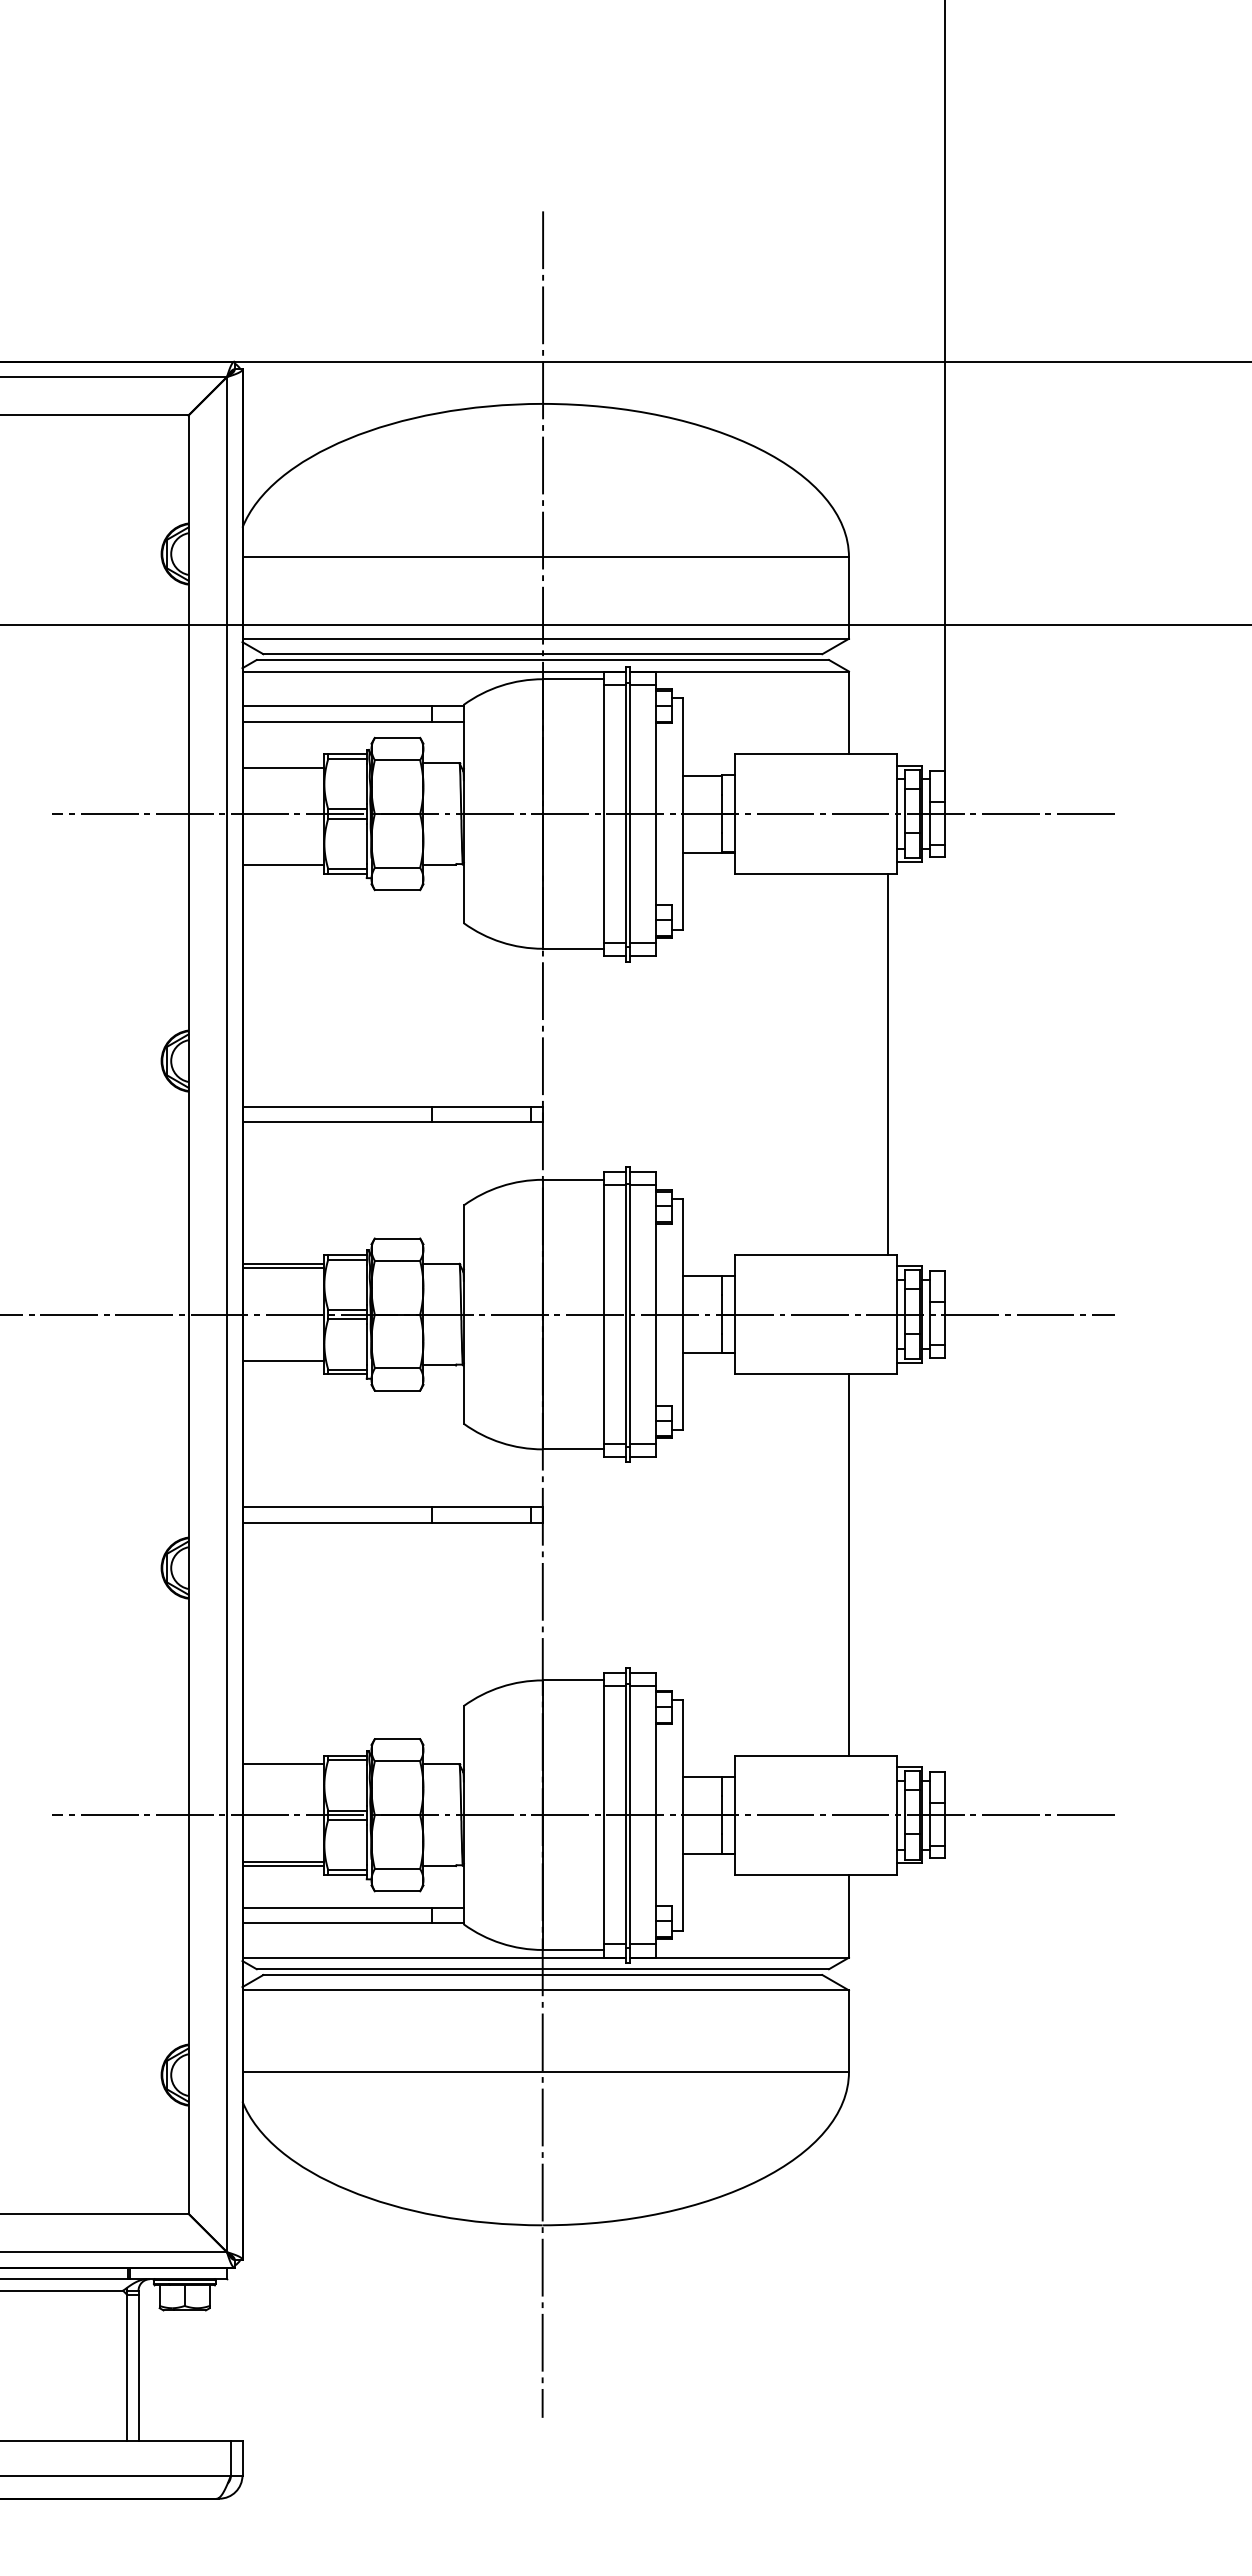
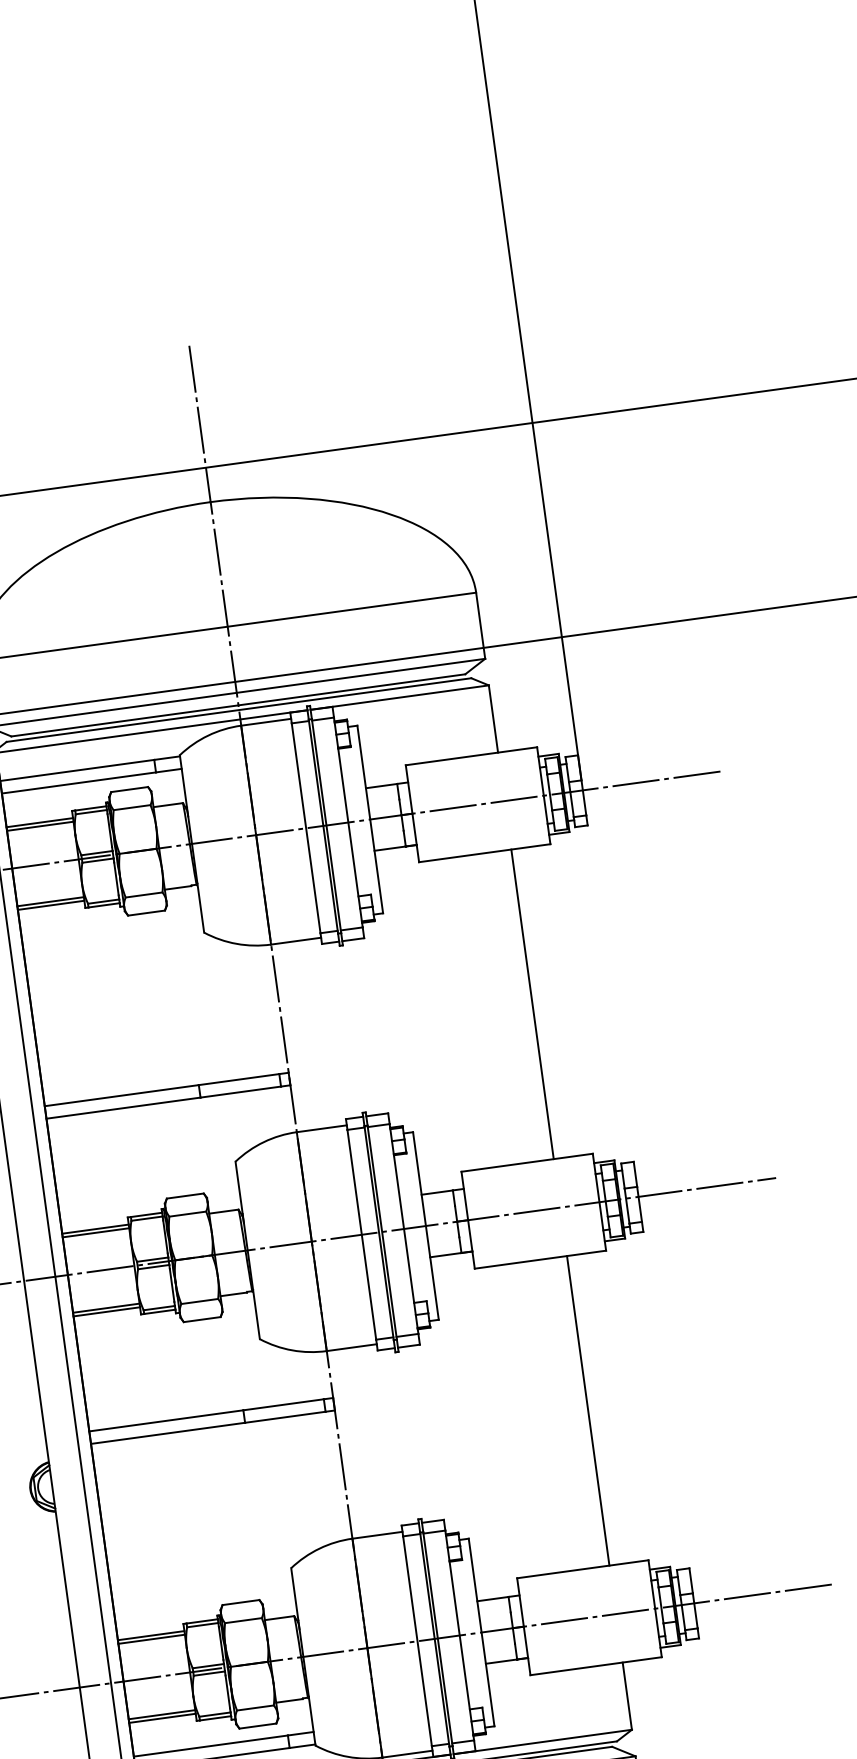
line: (283, 763) -> (39, 822), added
line: (283, 860) -> (50, 901), added
line: (887, 1063) -> (532, 1003), moved
line: (283, 1365) -> (106, 1311), added
line: (283, 1768) -> (151, 1639), added

